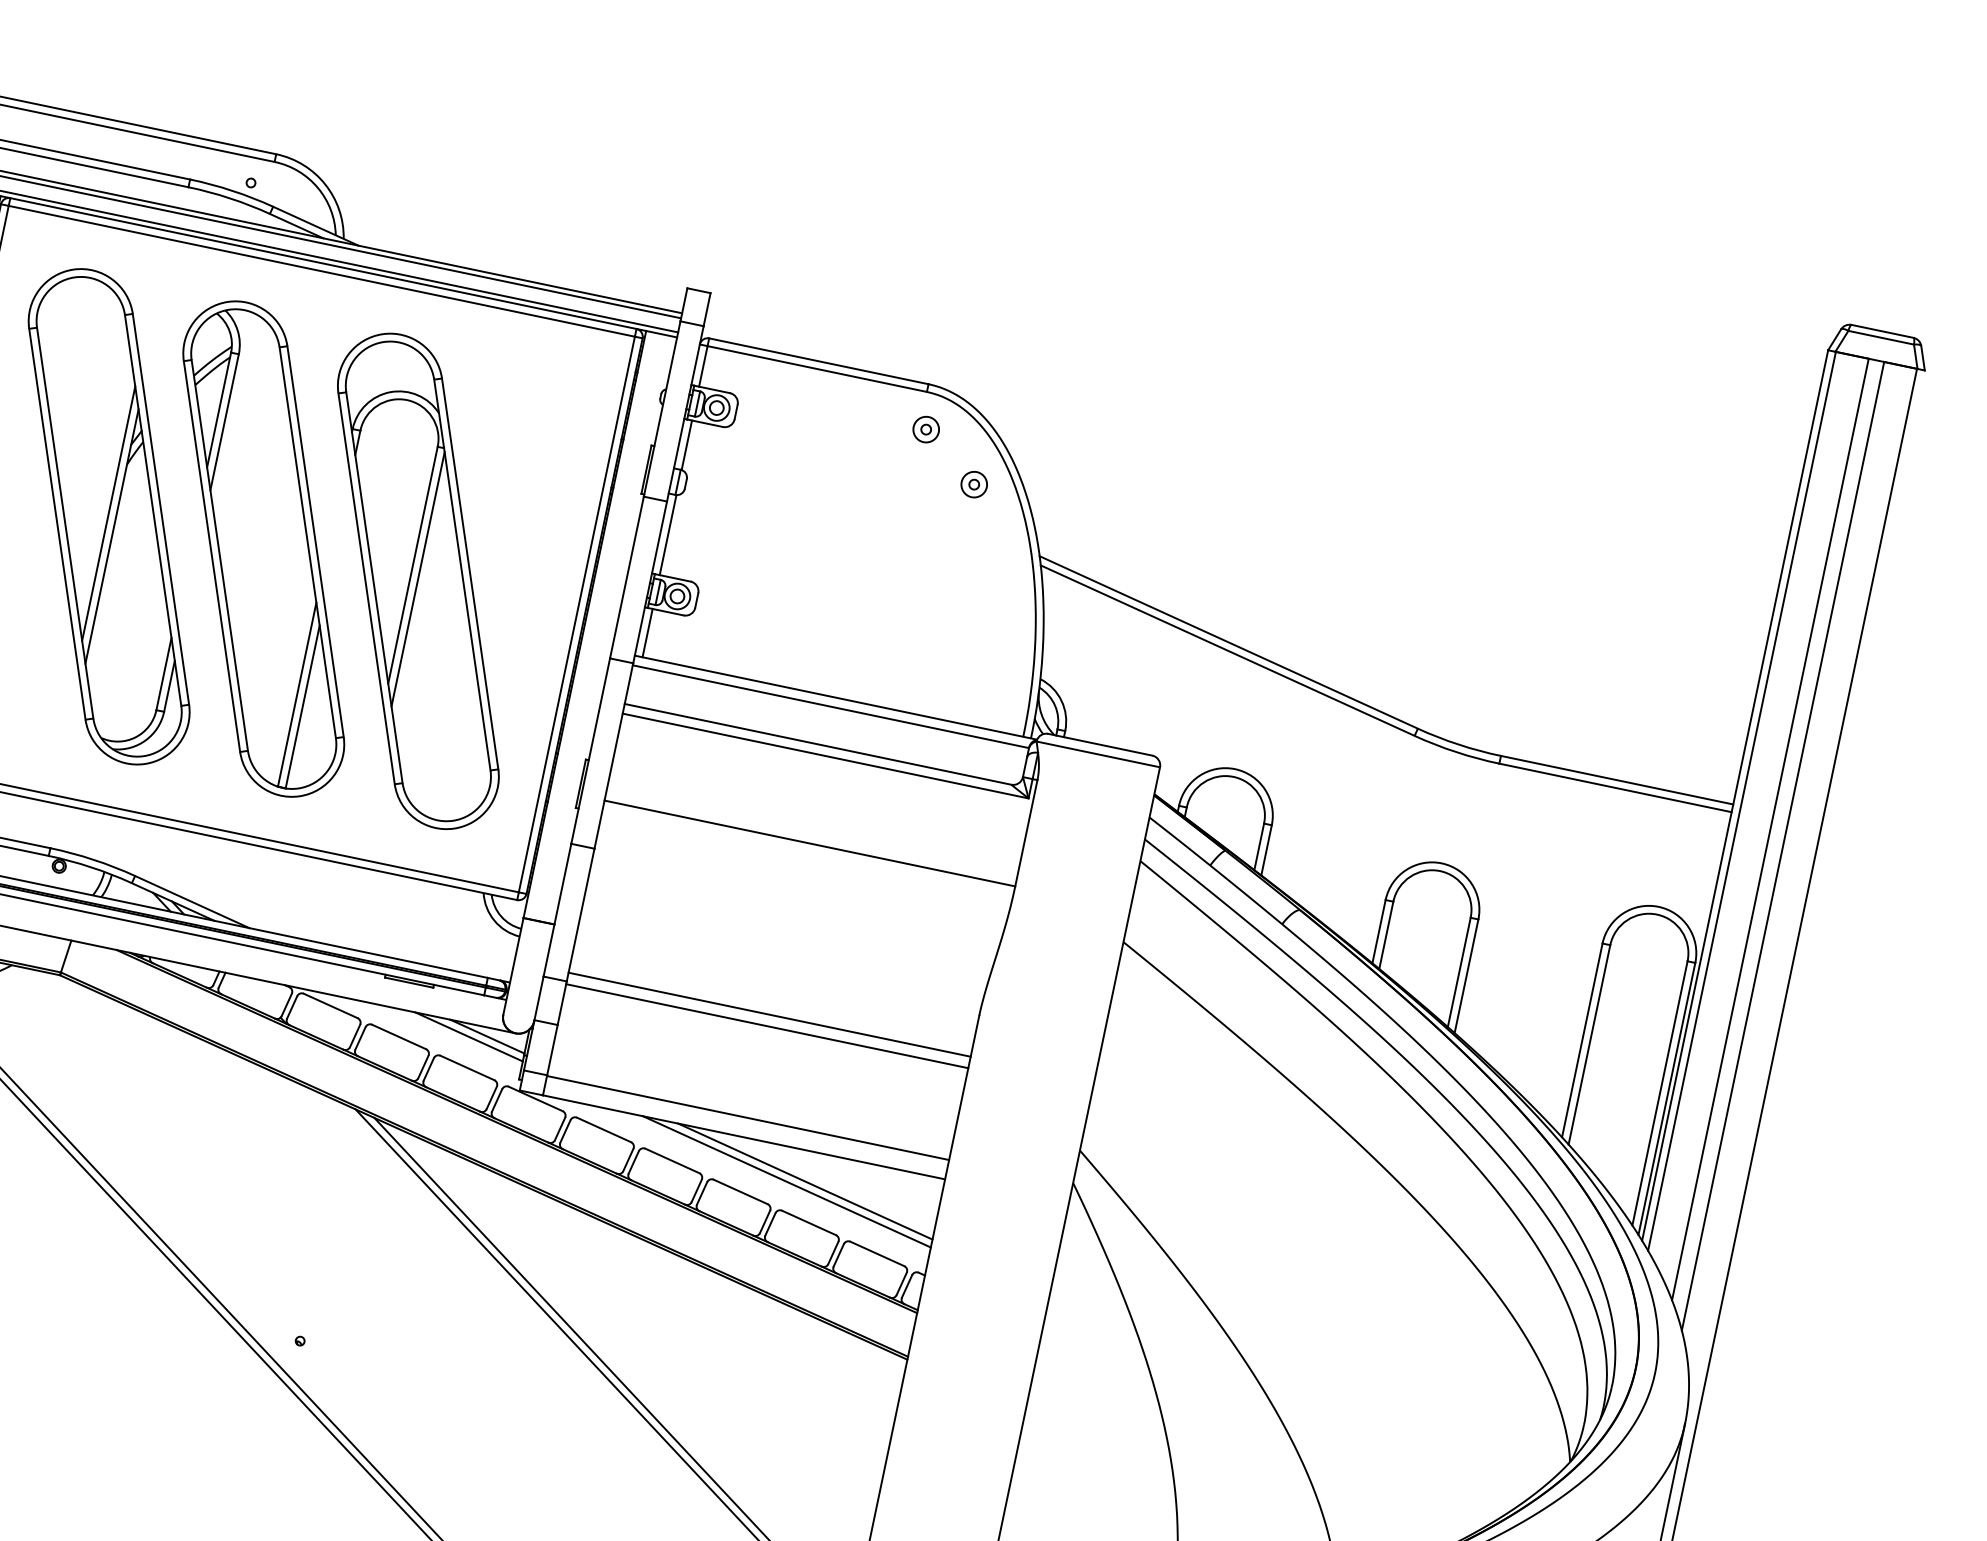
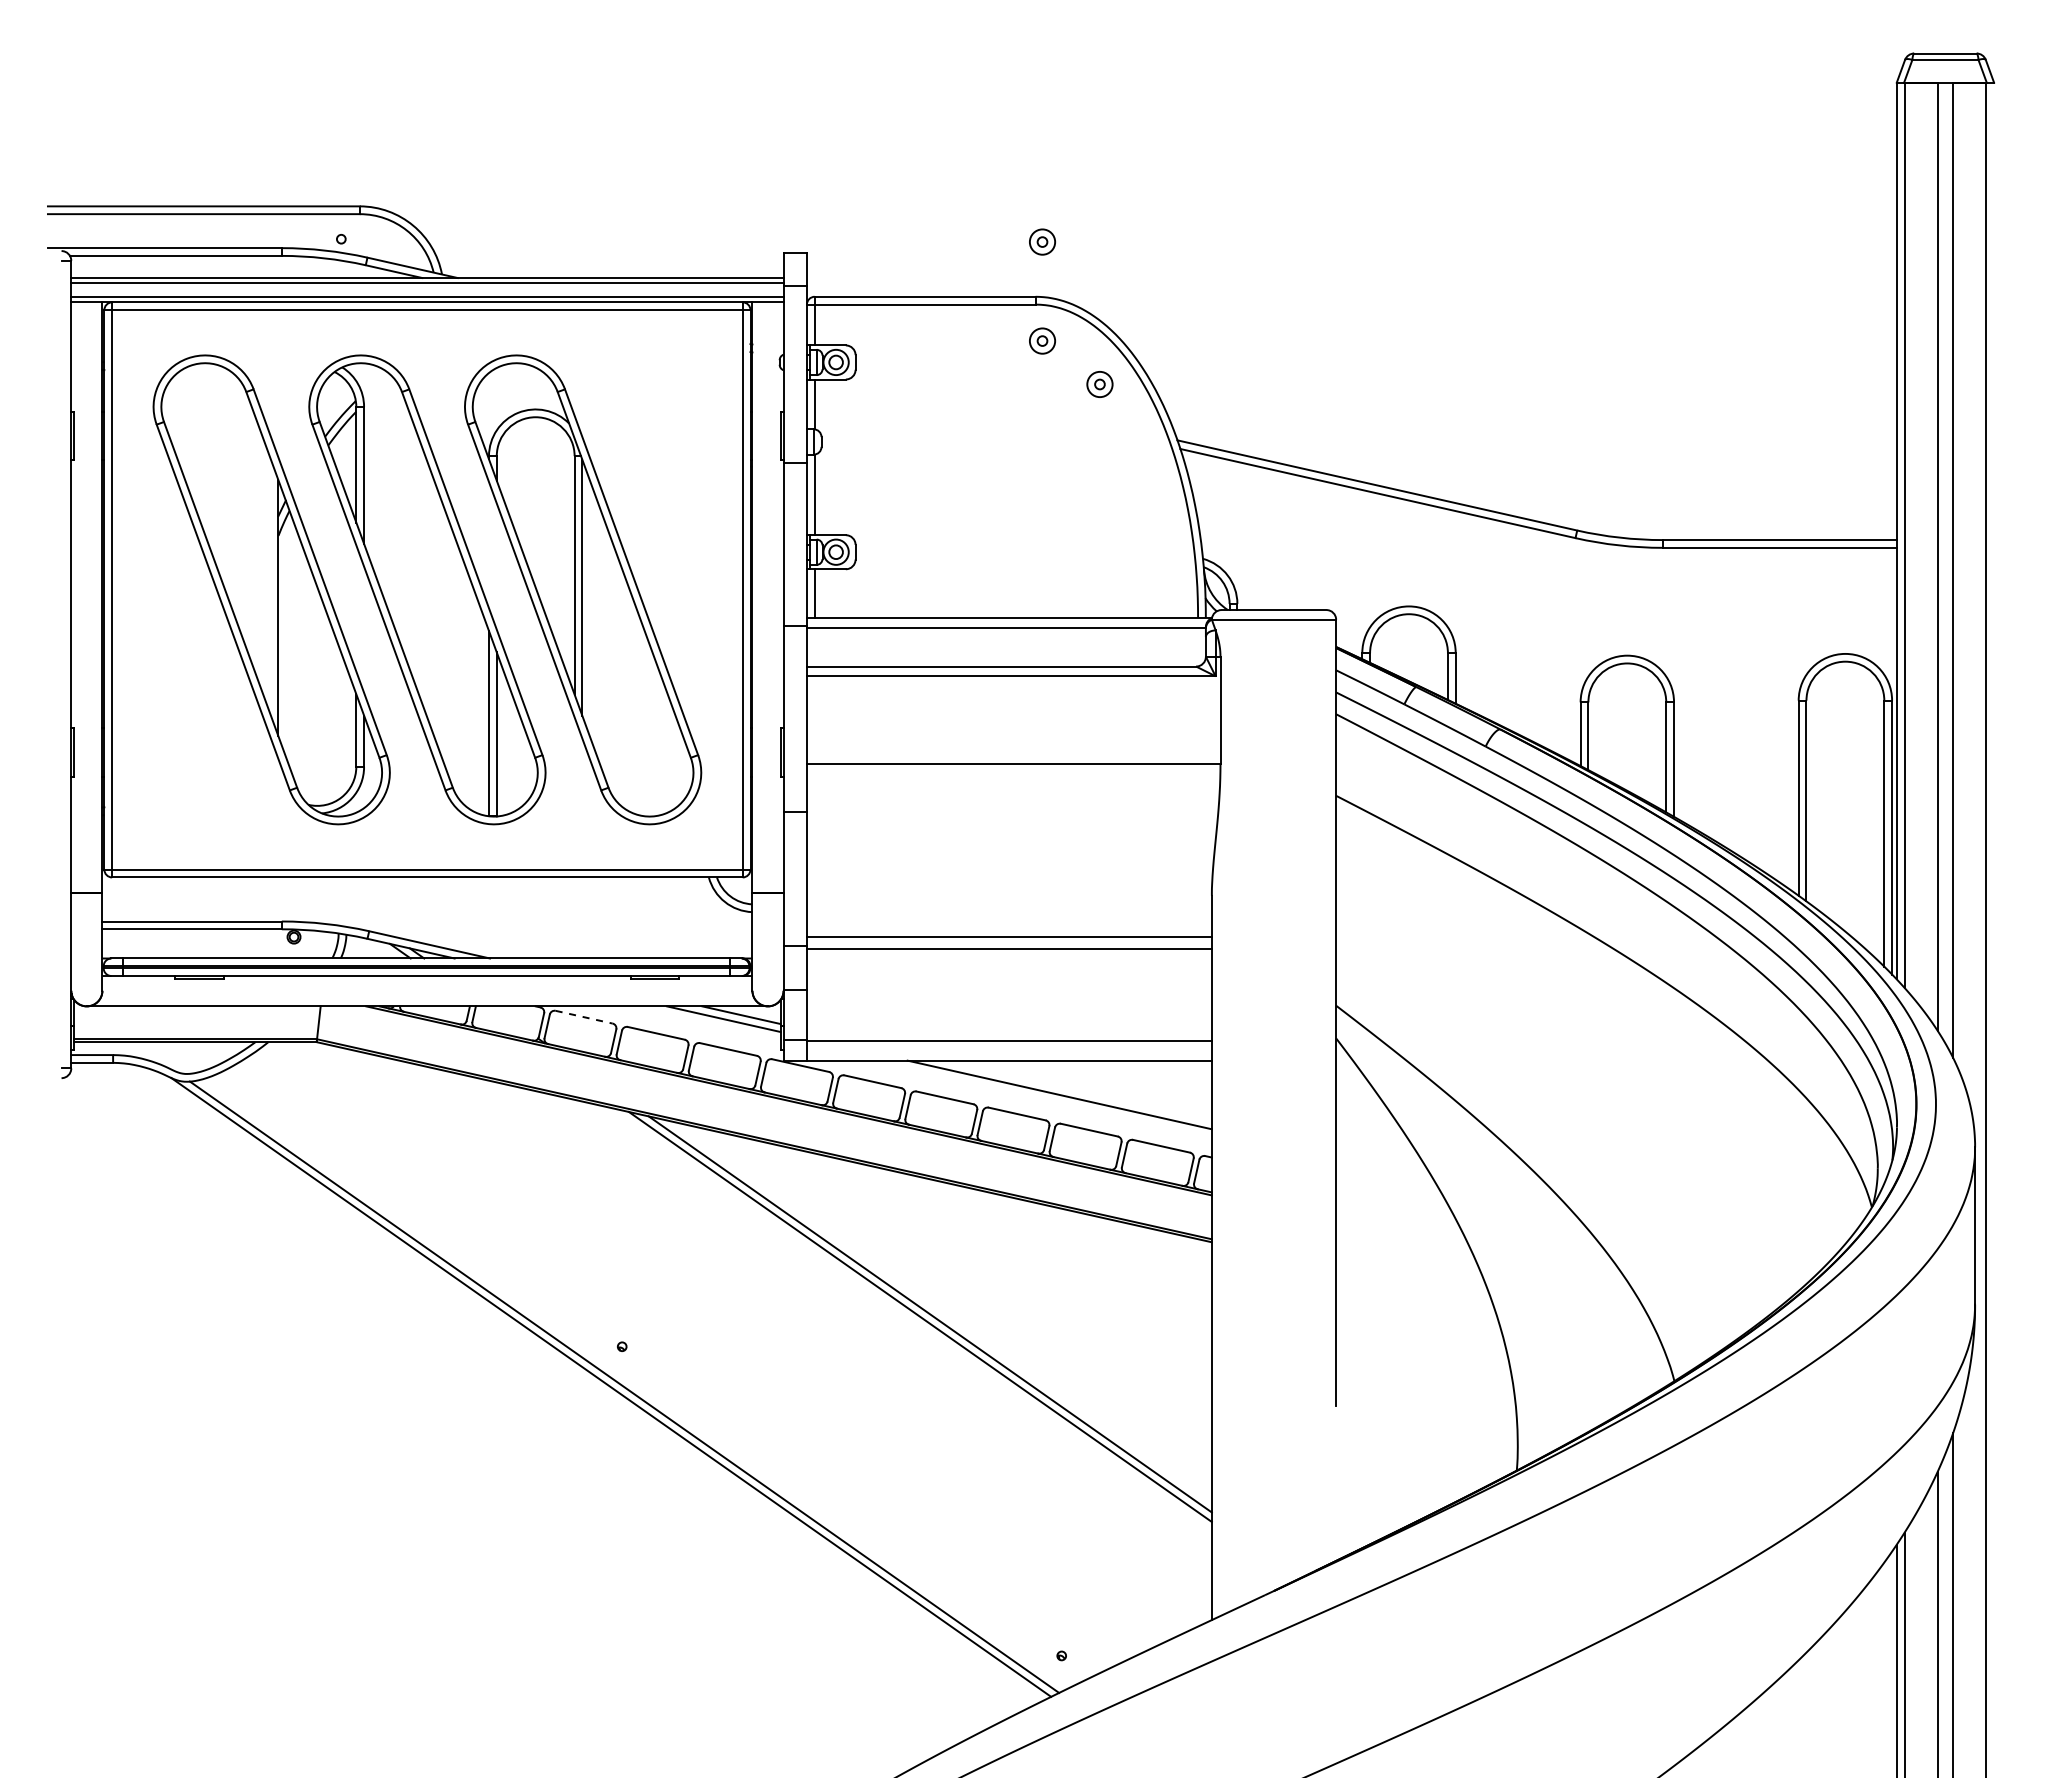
part: (946, 330) -> (1042, 241), added
line: (108, 513) -> (270, 586), removed
line: (331, 1006) -> (584, 1017), solid -> dashed
line: (805, 1181) -> (1077, 1090), removed

